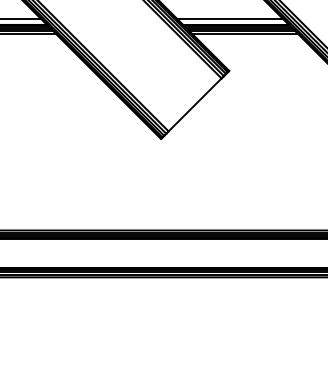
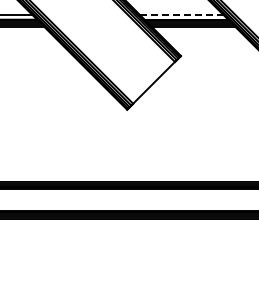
line: (229, 19) -> (181, 15), solid -> dashed

